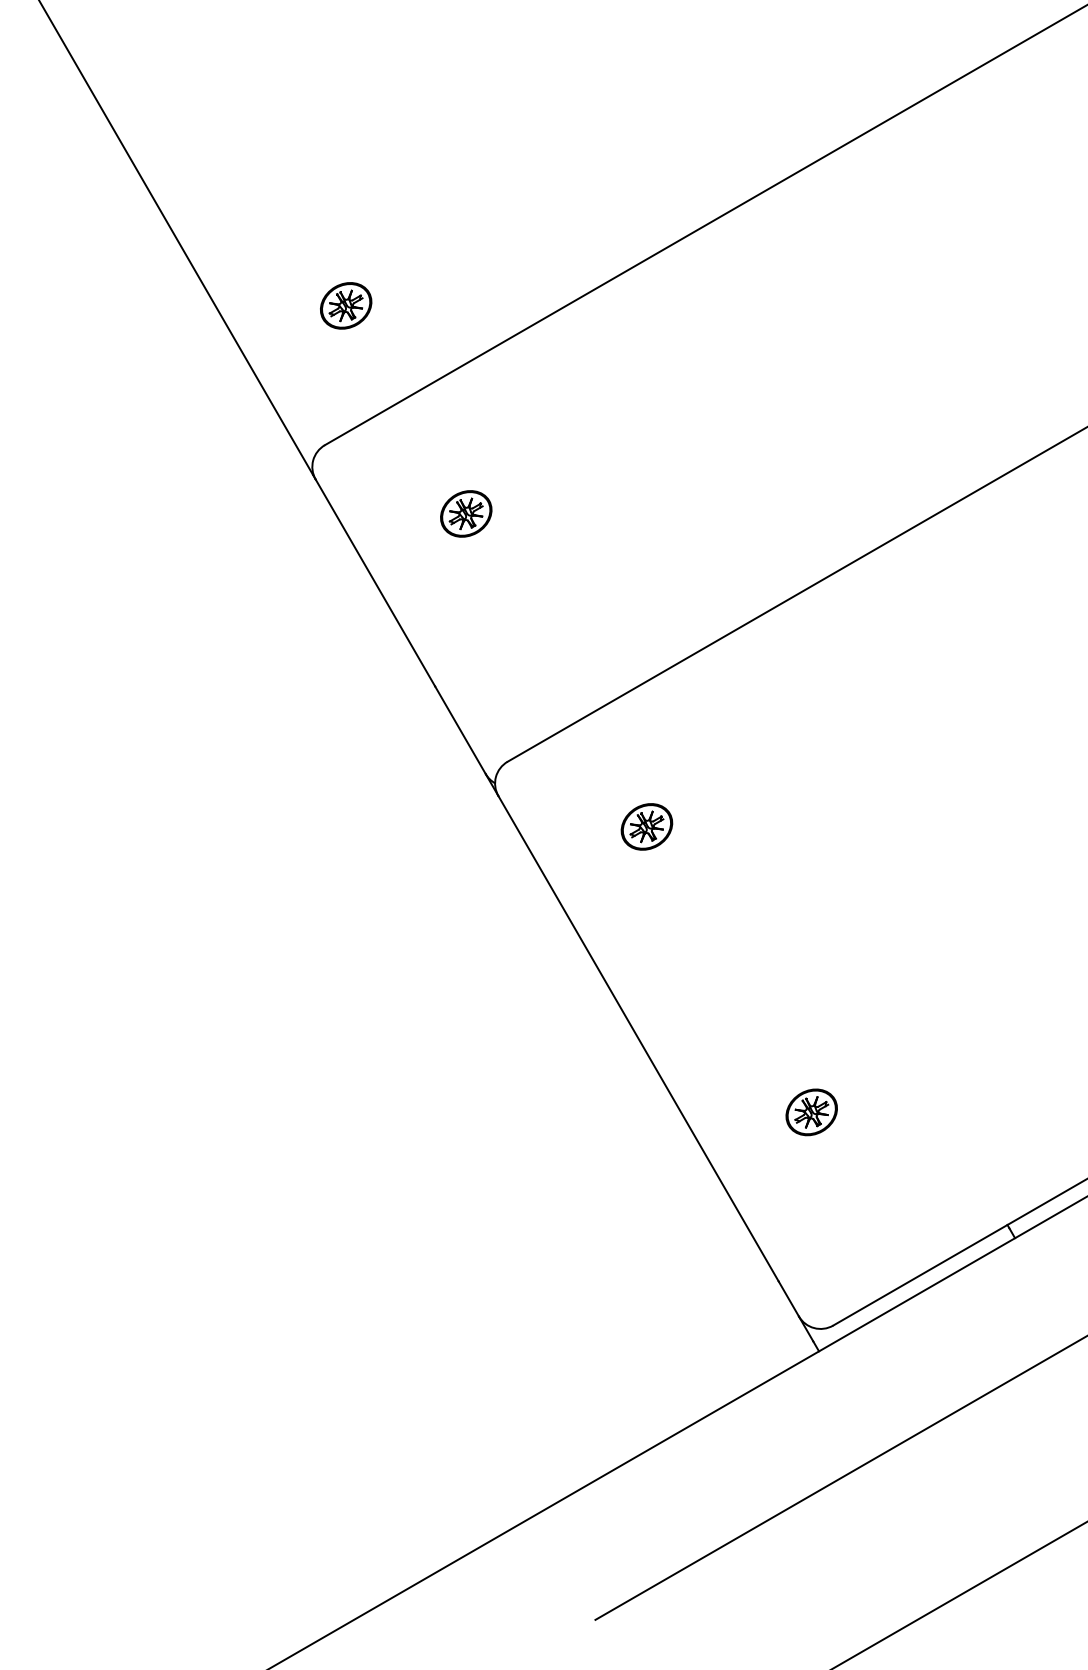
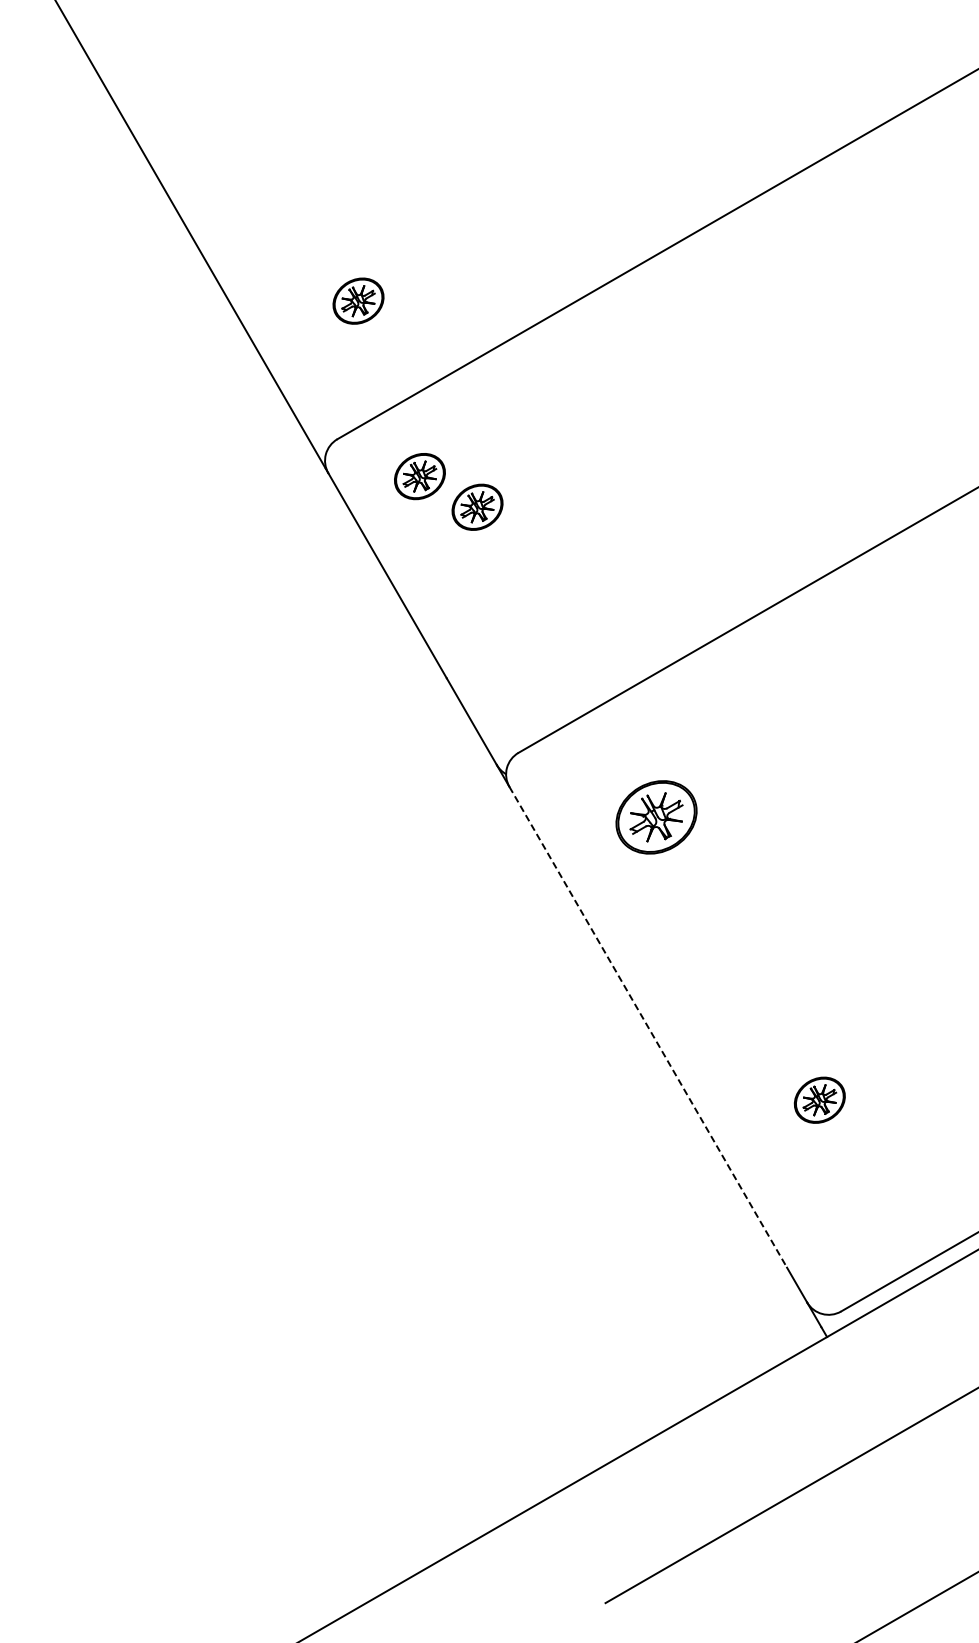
part: (408, 482) -> (420, 476), added
part: (646, 826) -> (656, 817), size x1.6
line: (638, 1039) -> (648, 1028), solid -> dashed

